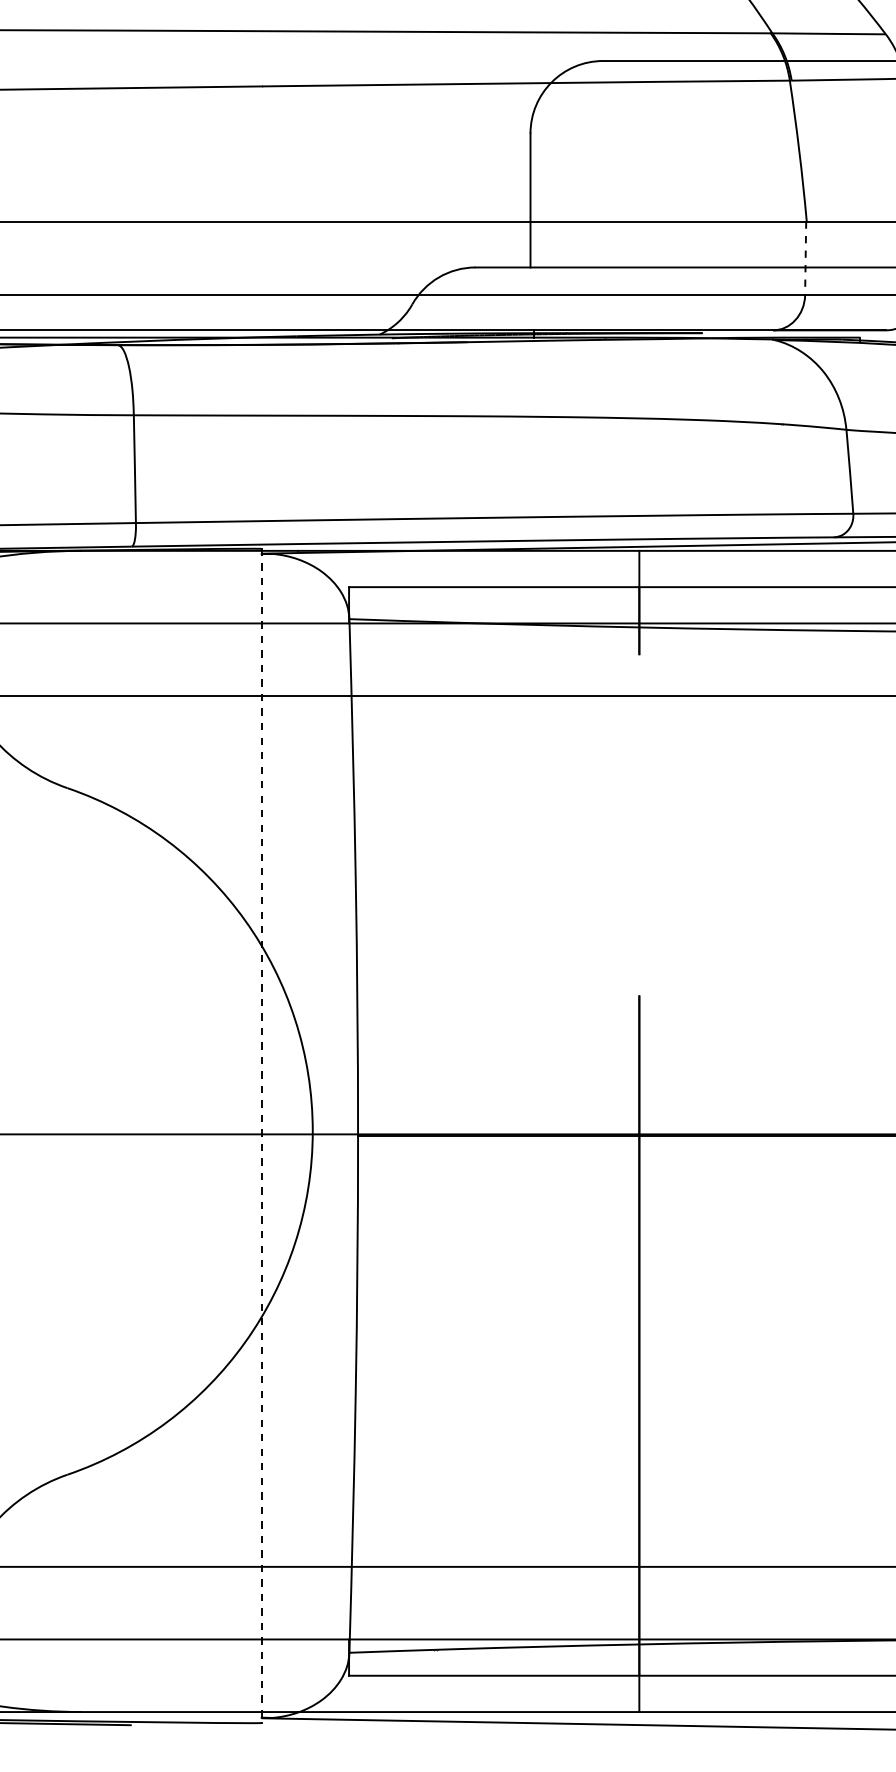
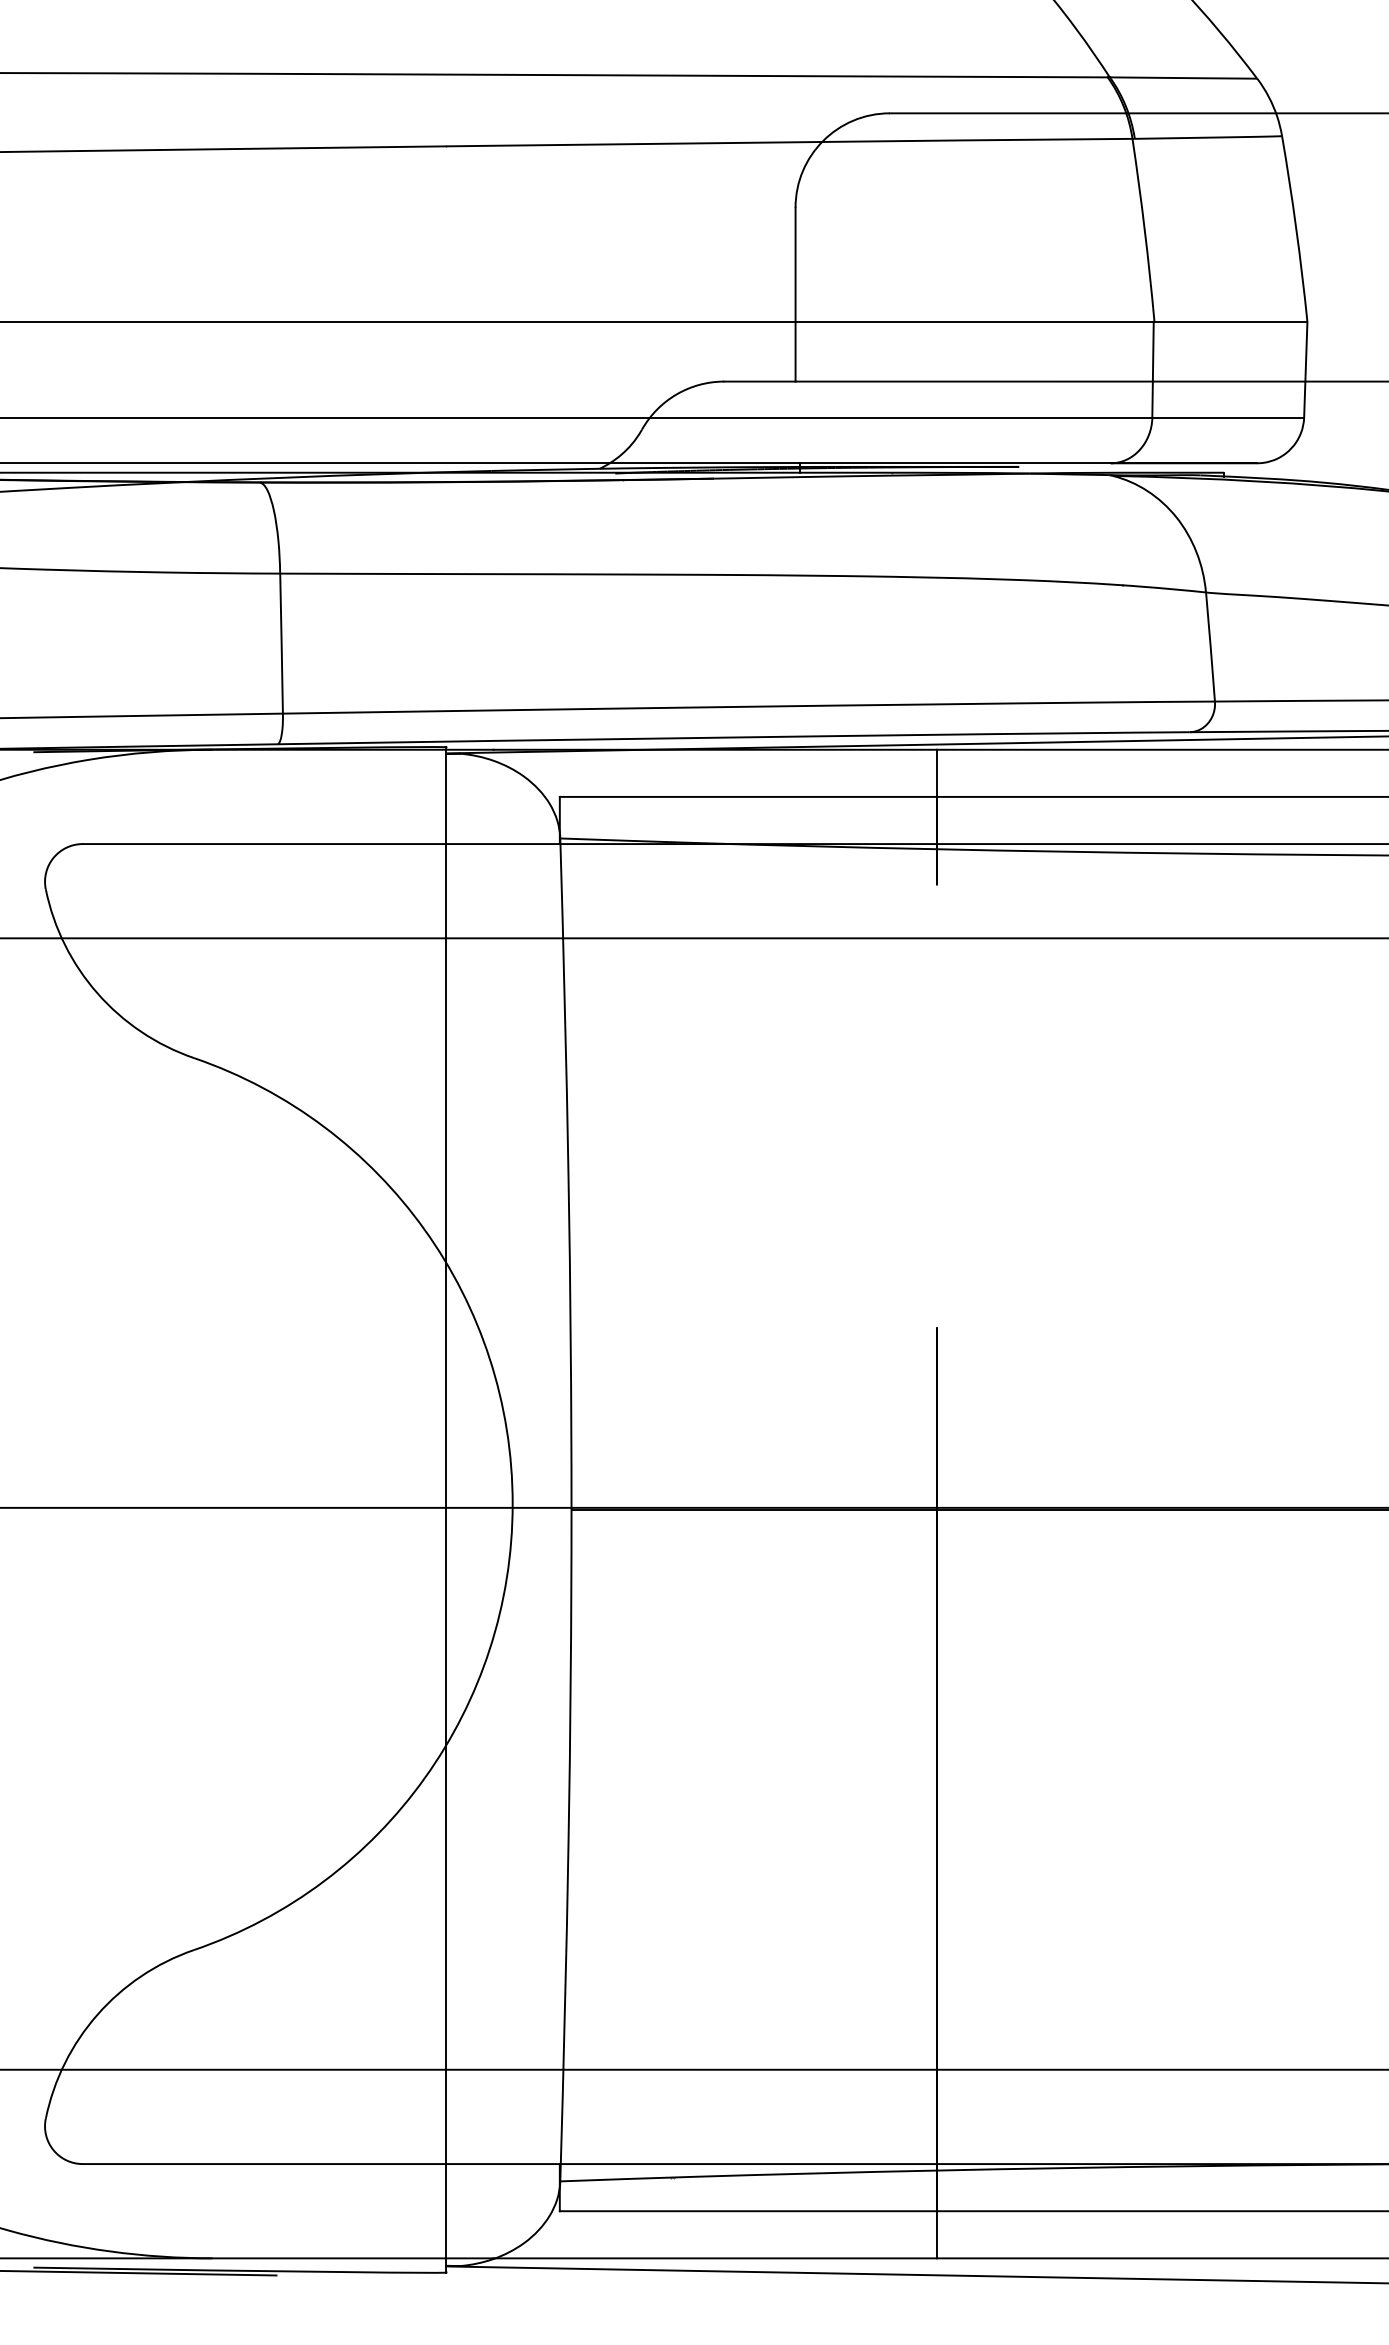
line: (806, 258) -> (1153, 369), dashed -> solid
line: (261, 1135) -> (446, 1509), dashed -> solid

